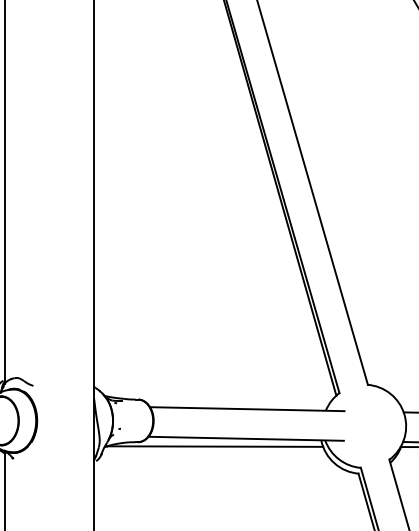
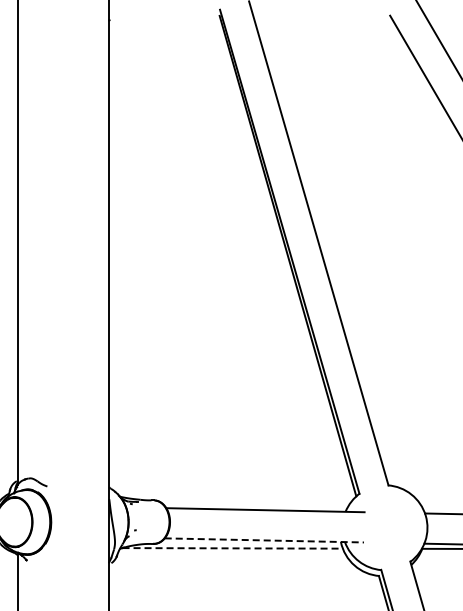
line: (246, 438) -> (264, 540), solid -> dashed
line: (215, 446) -> (233, 548), solid -> dashed

